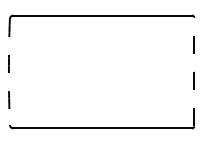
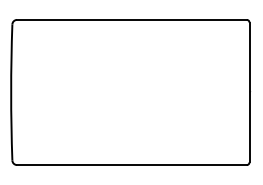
arc: (9, 72) -> (11, 92), dashed -> solid
line: (194, 72) -> (249, 92), dashed -> solid

